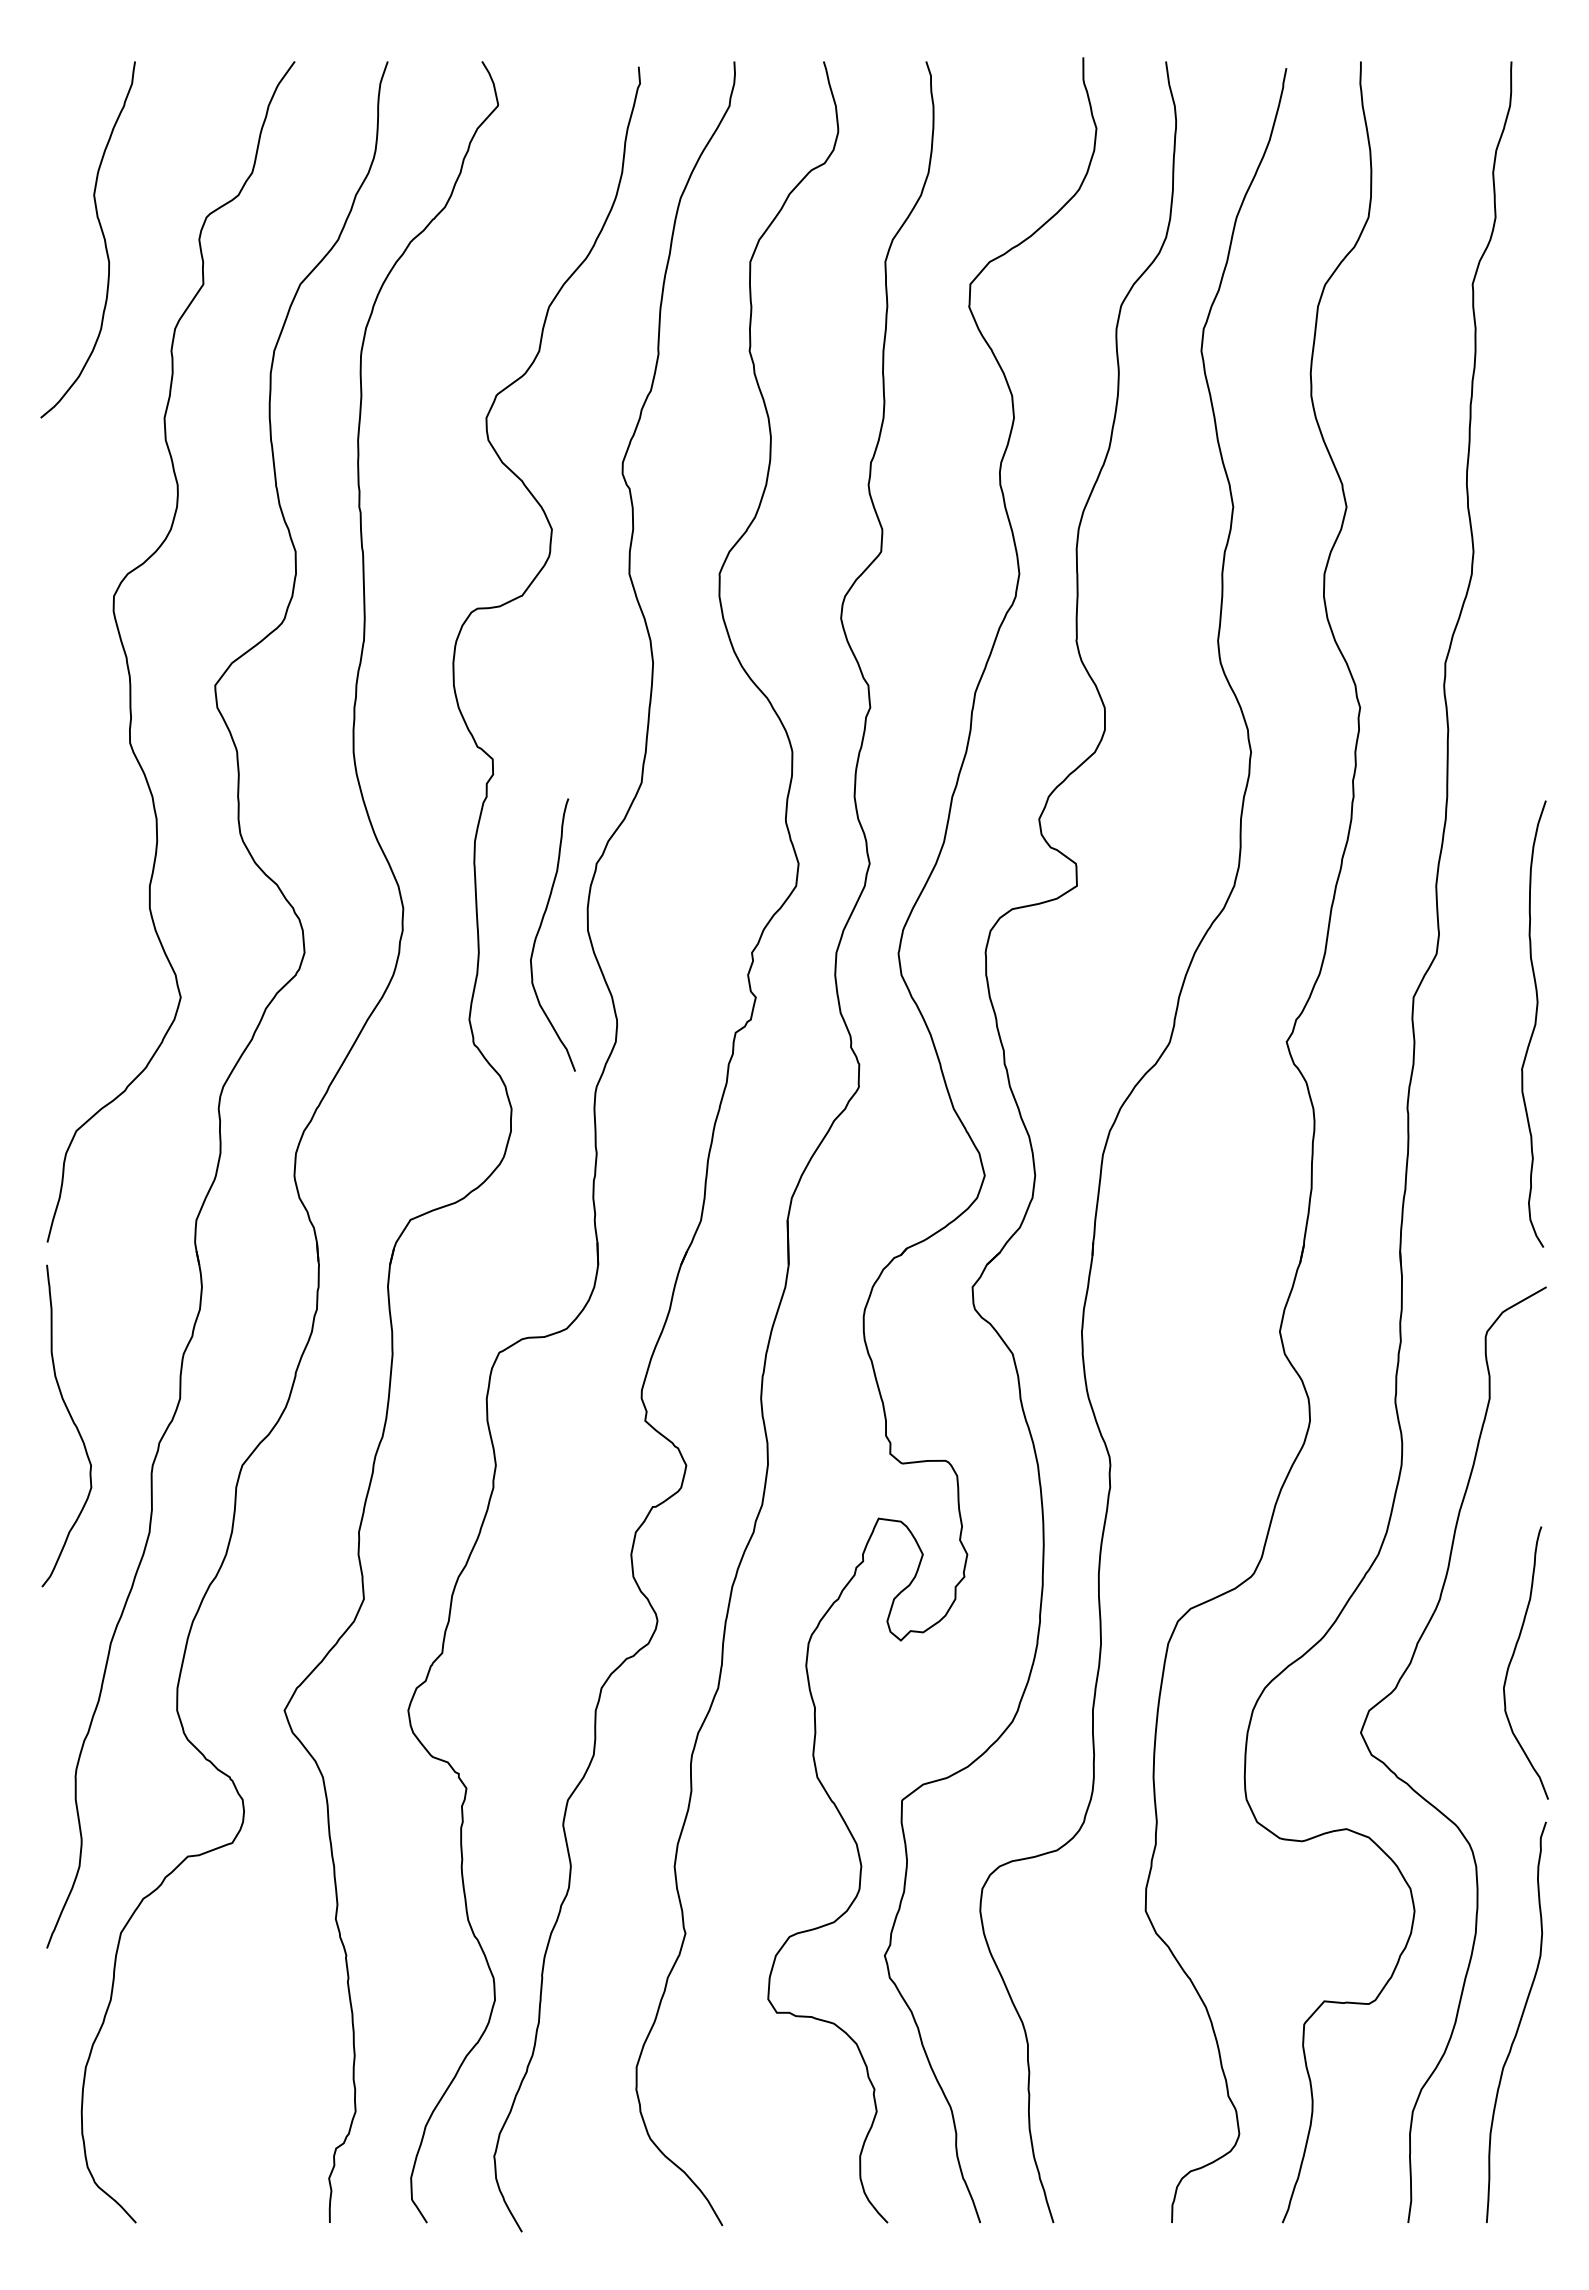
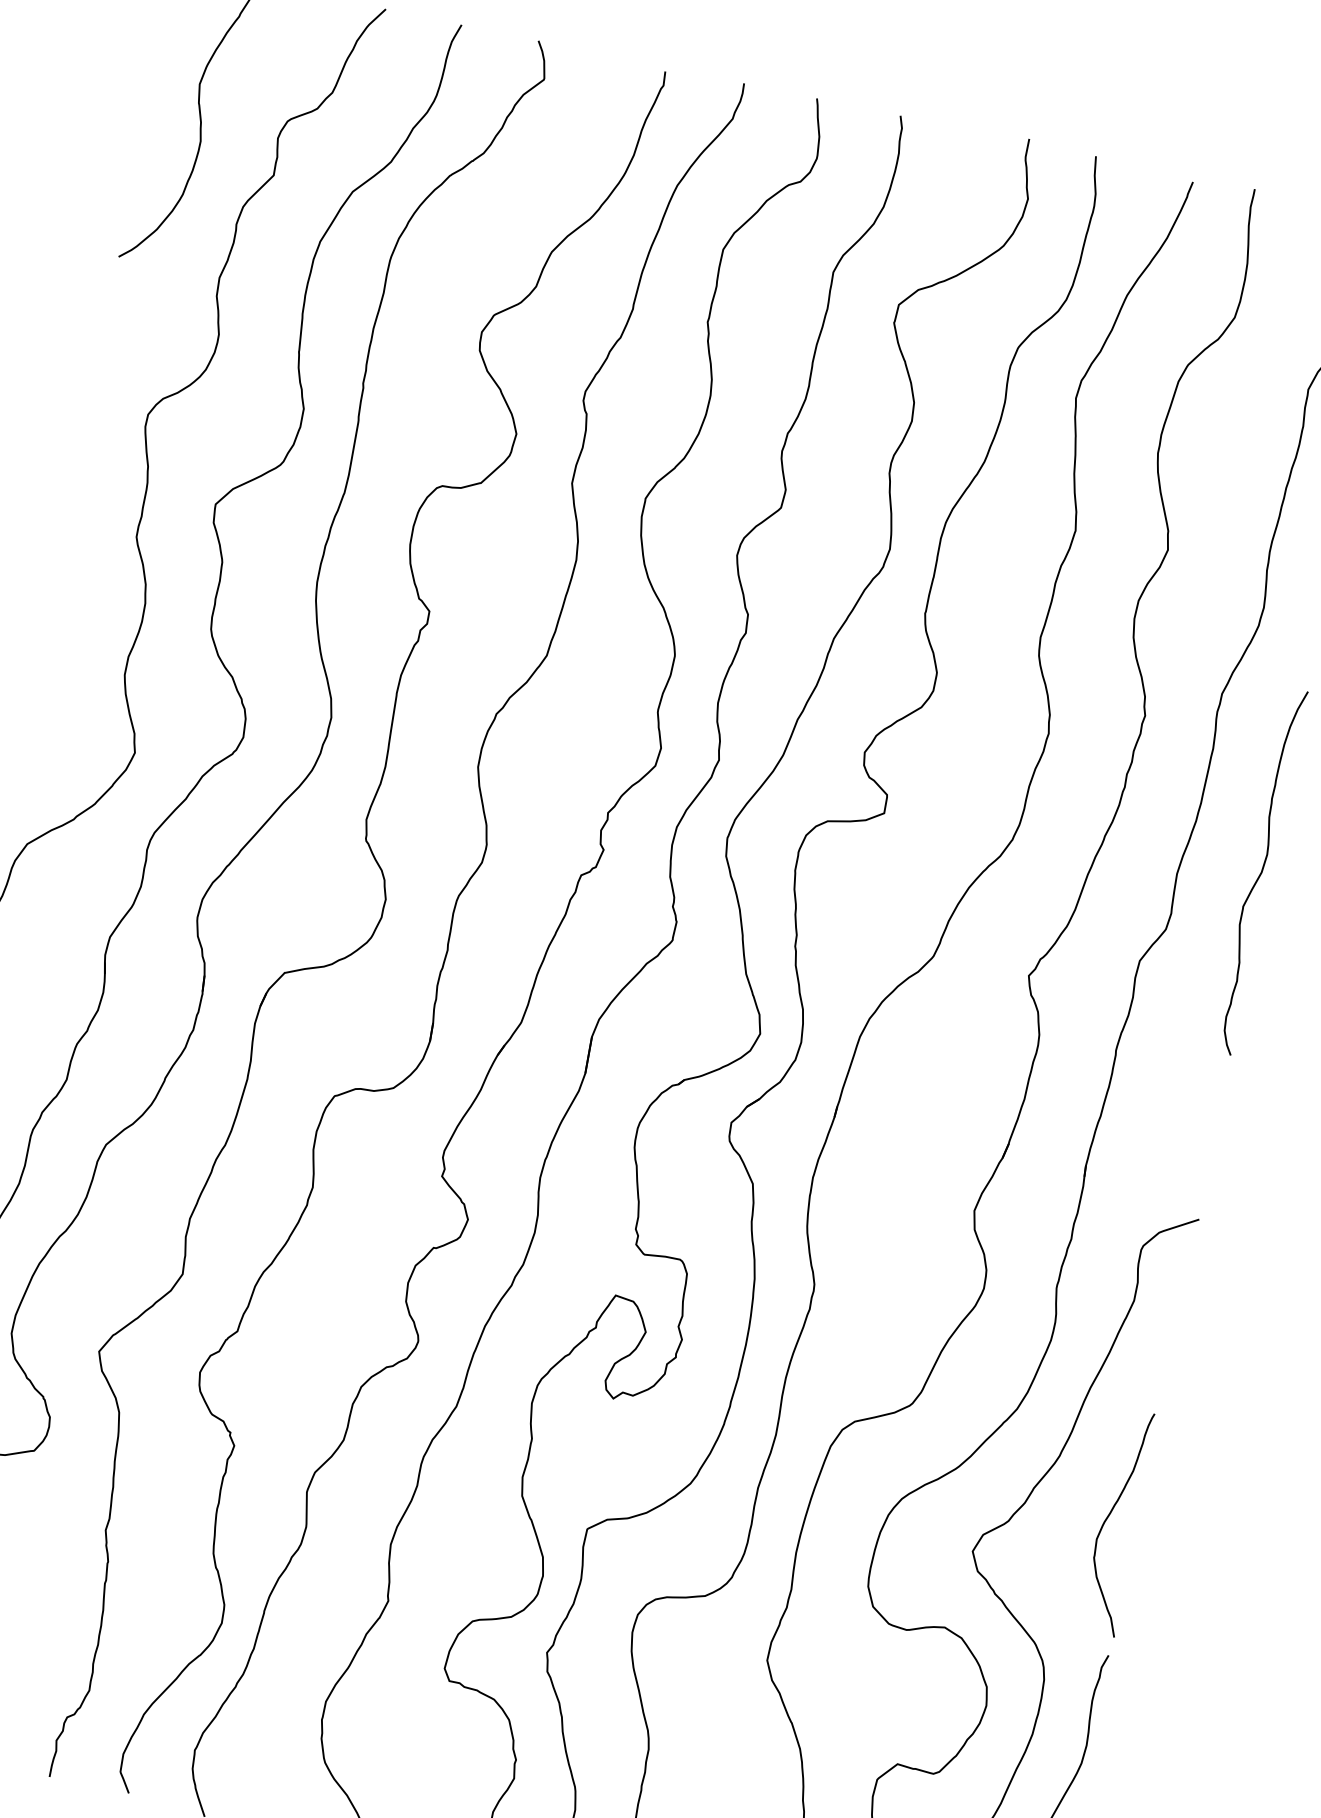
curve: (540, 929) -> (439, 758), removed
curve: (1534, 1023) -> (1261, 871), moved

